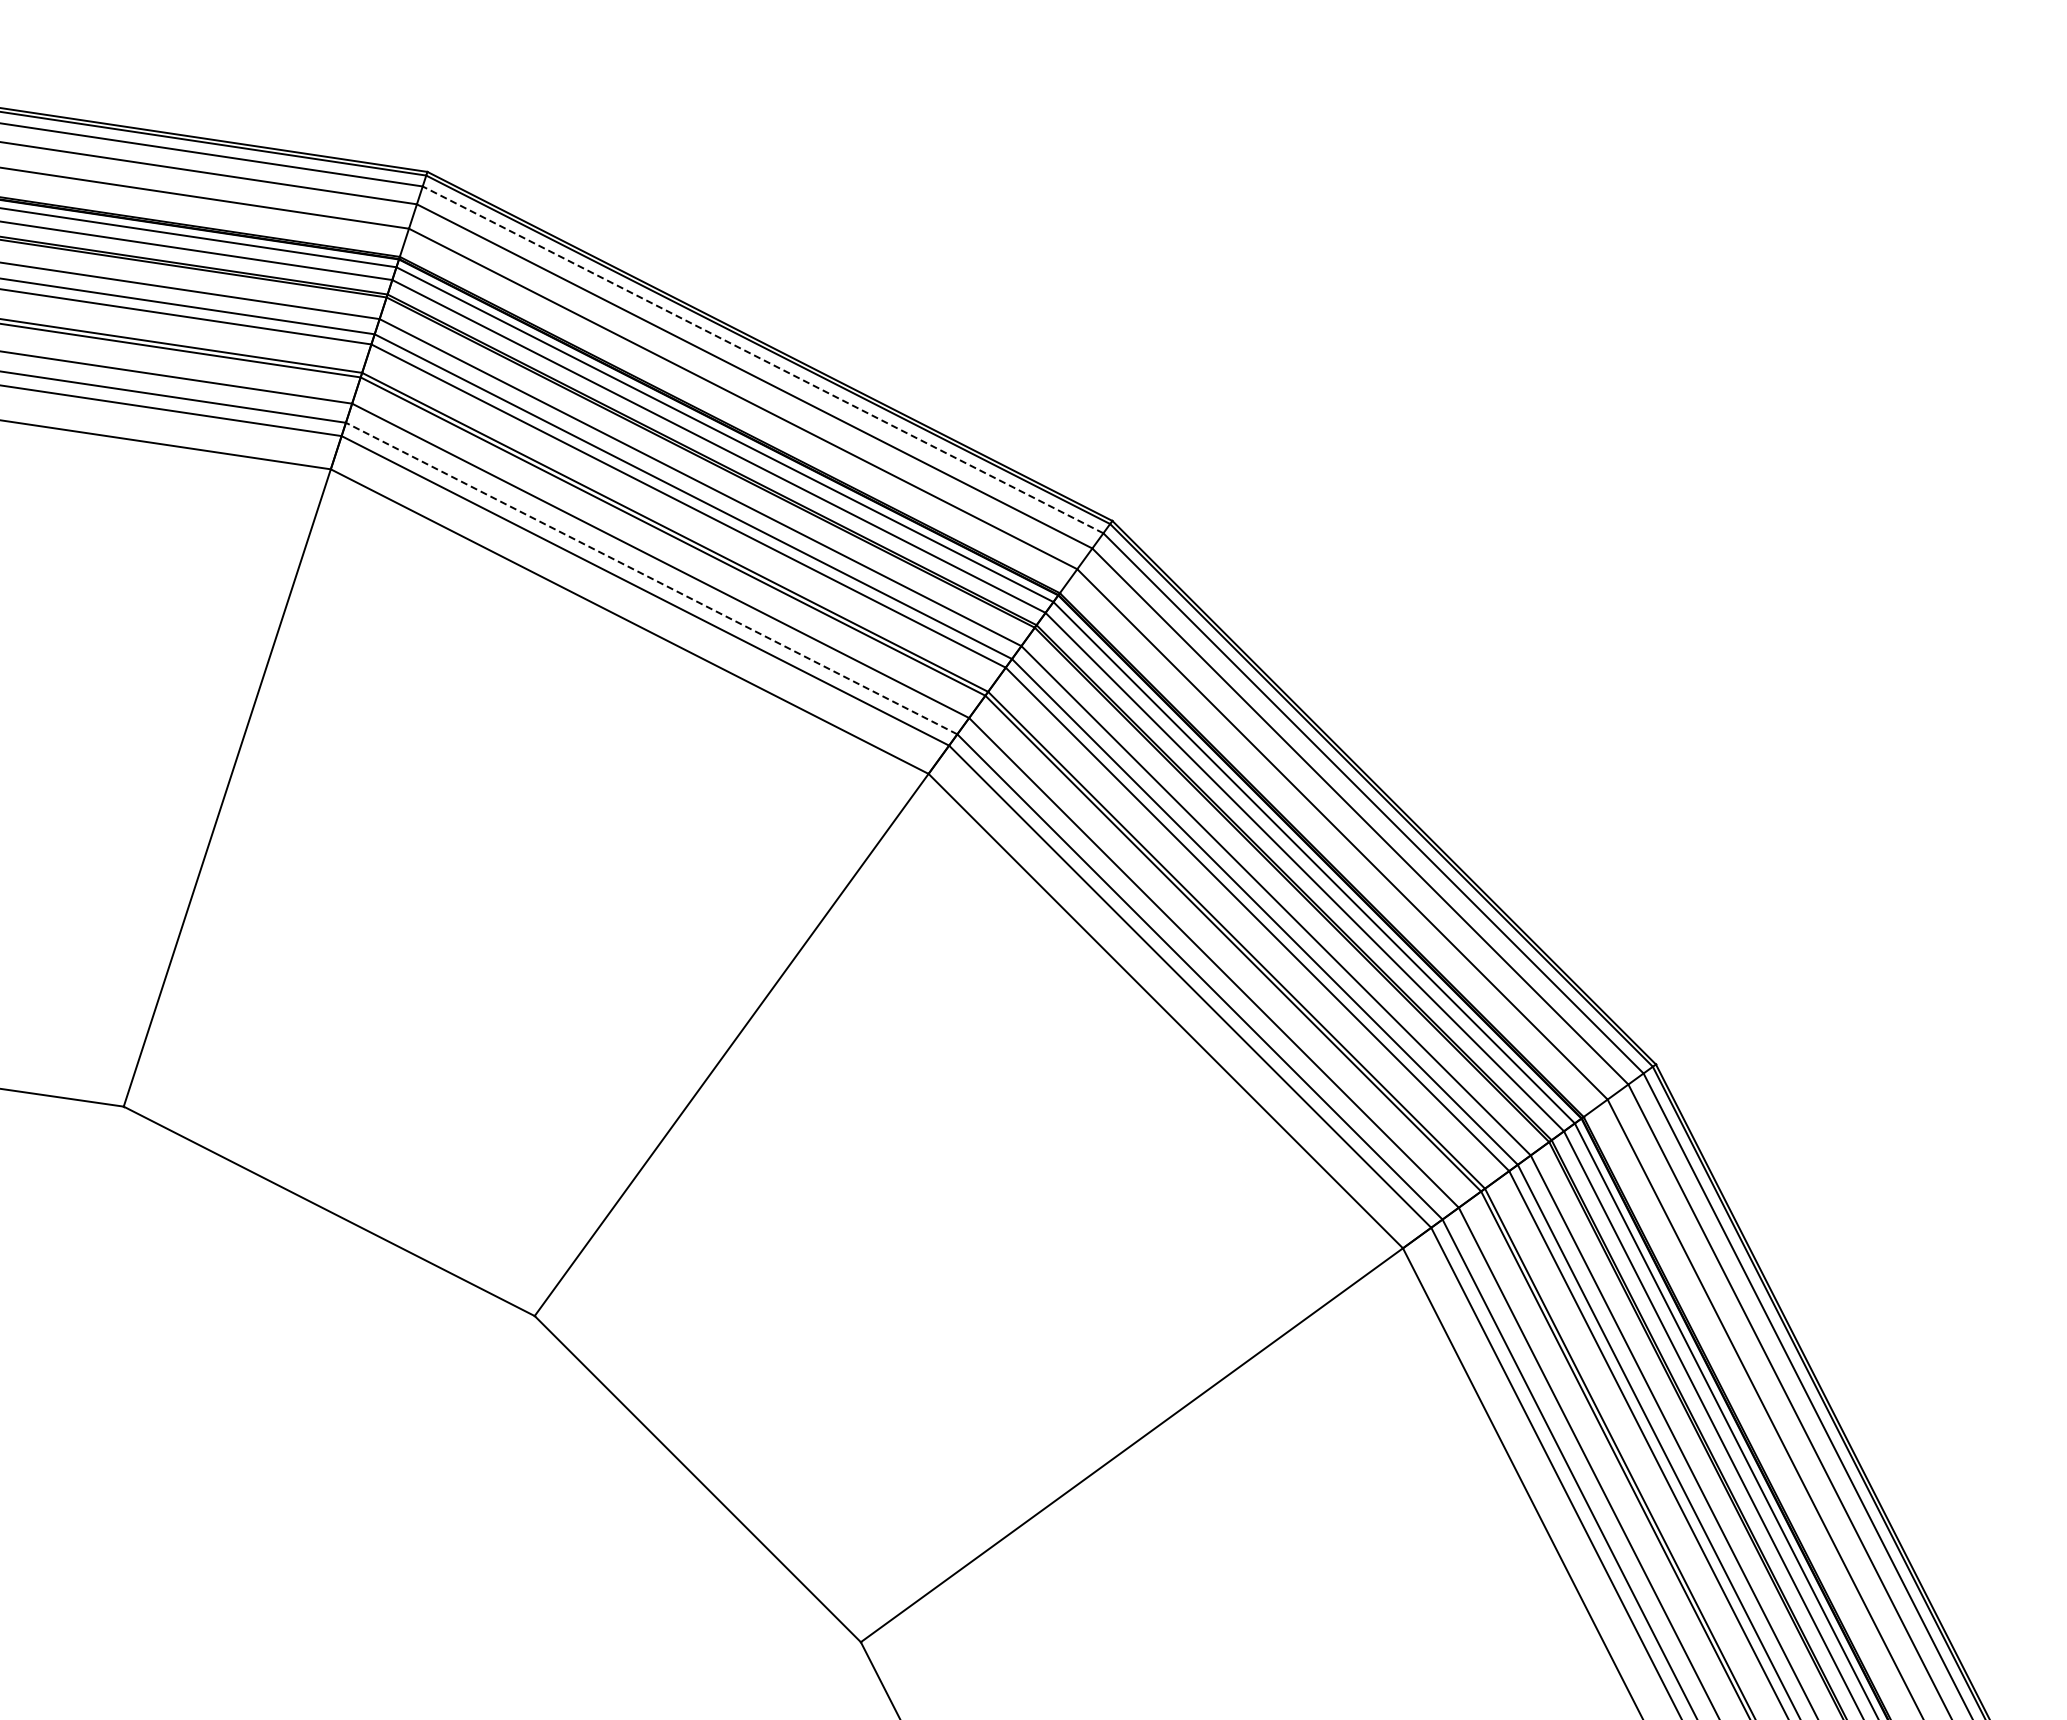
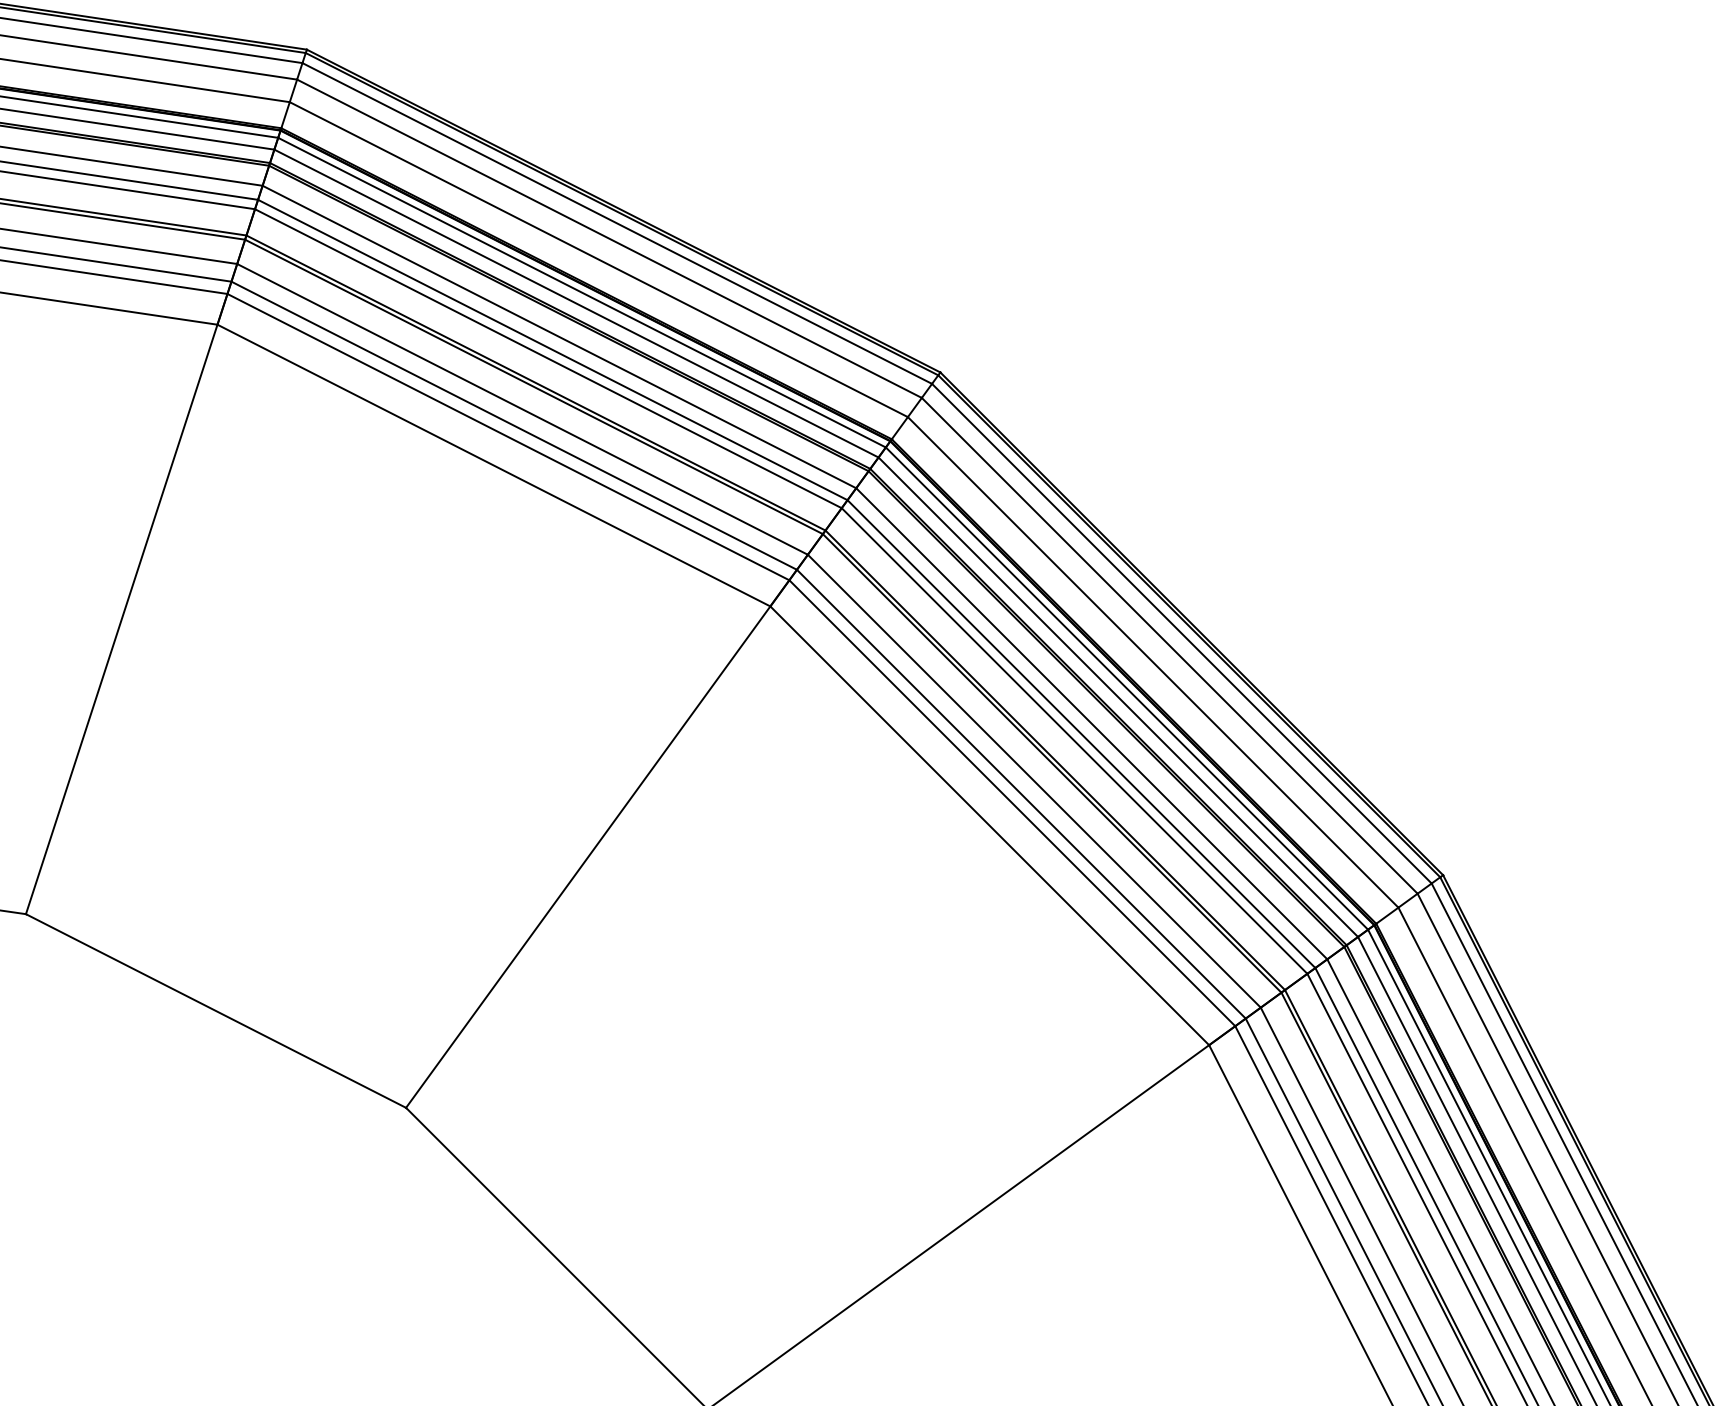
line: (763, 359) -> (617, 223), dashed -> solid
line: (651, 578) -> (514, 425), dashed -> solid

